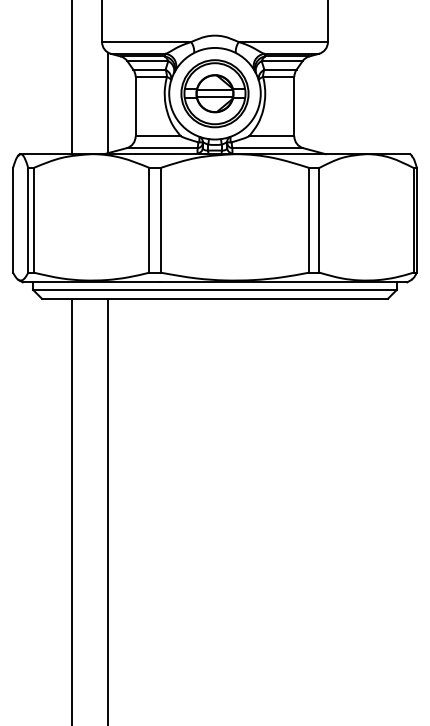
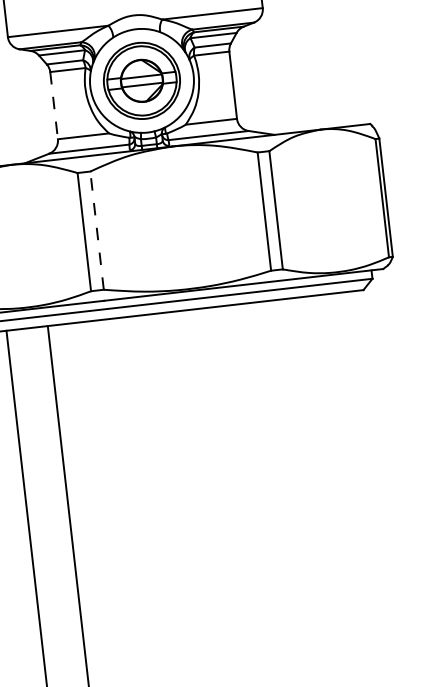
line: (108, 102) -> (22, 104), removed
line: (135, 106) -> (53, 105), solid -> dashed
line: (160, 219) -> (96, 229), solid -> dashed

